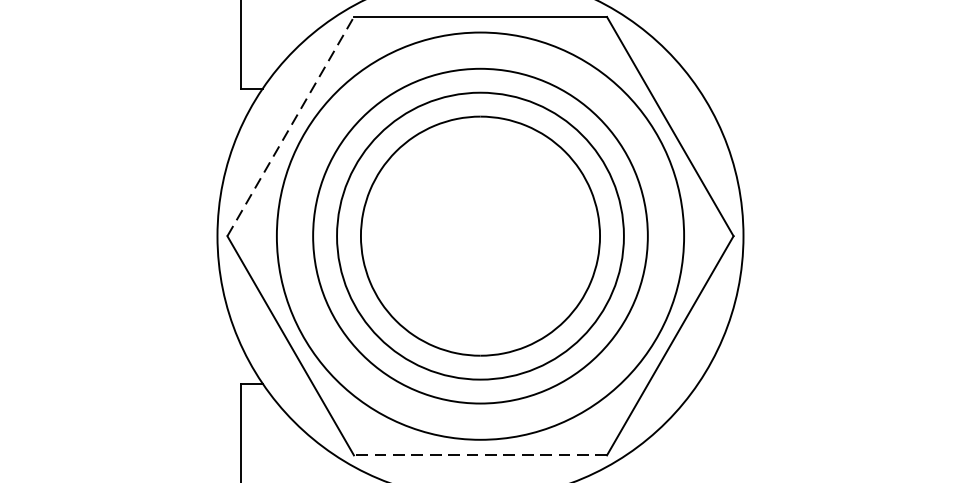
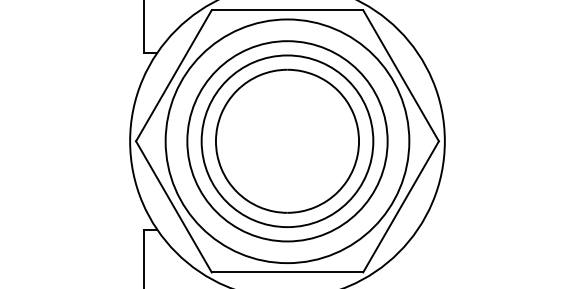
line: (289, 126) -> (173, 75), dashed -> solid
line: (480, 455) -> (287, 272), dashed -> solid

